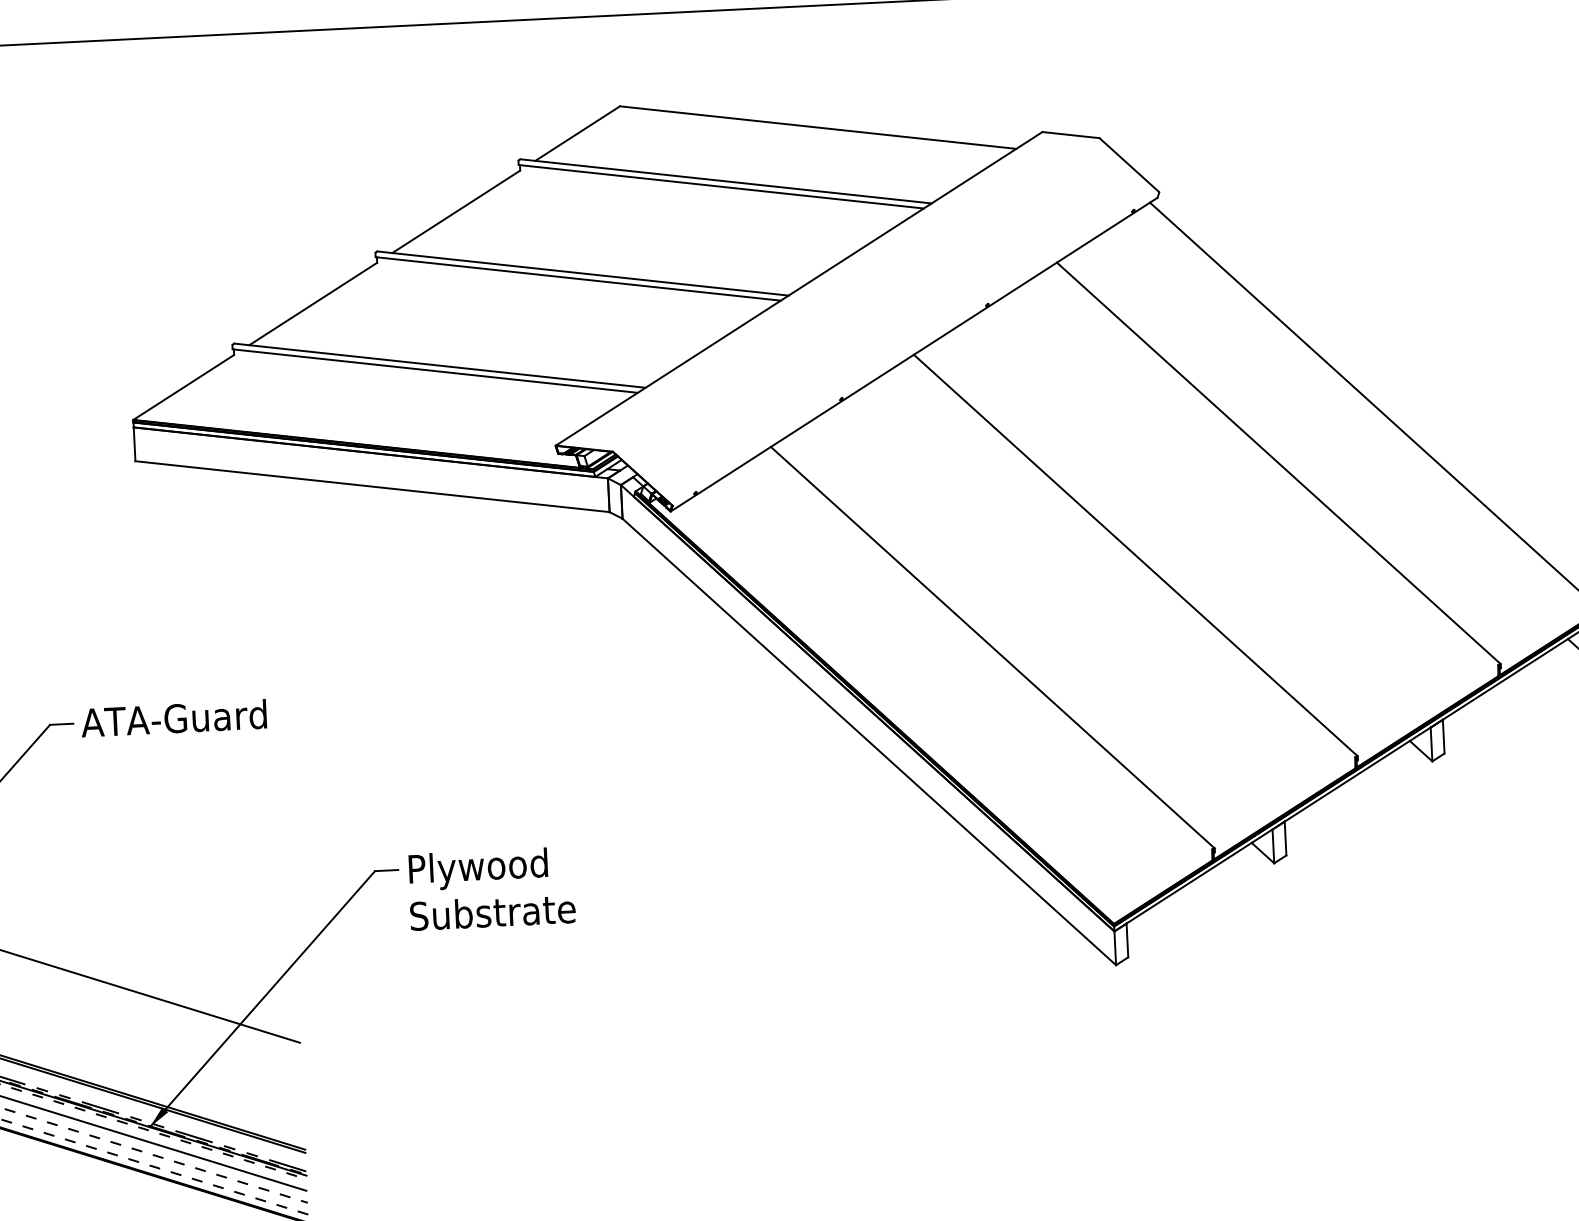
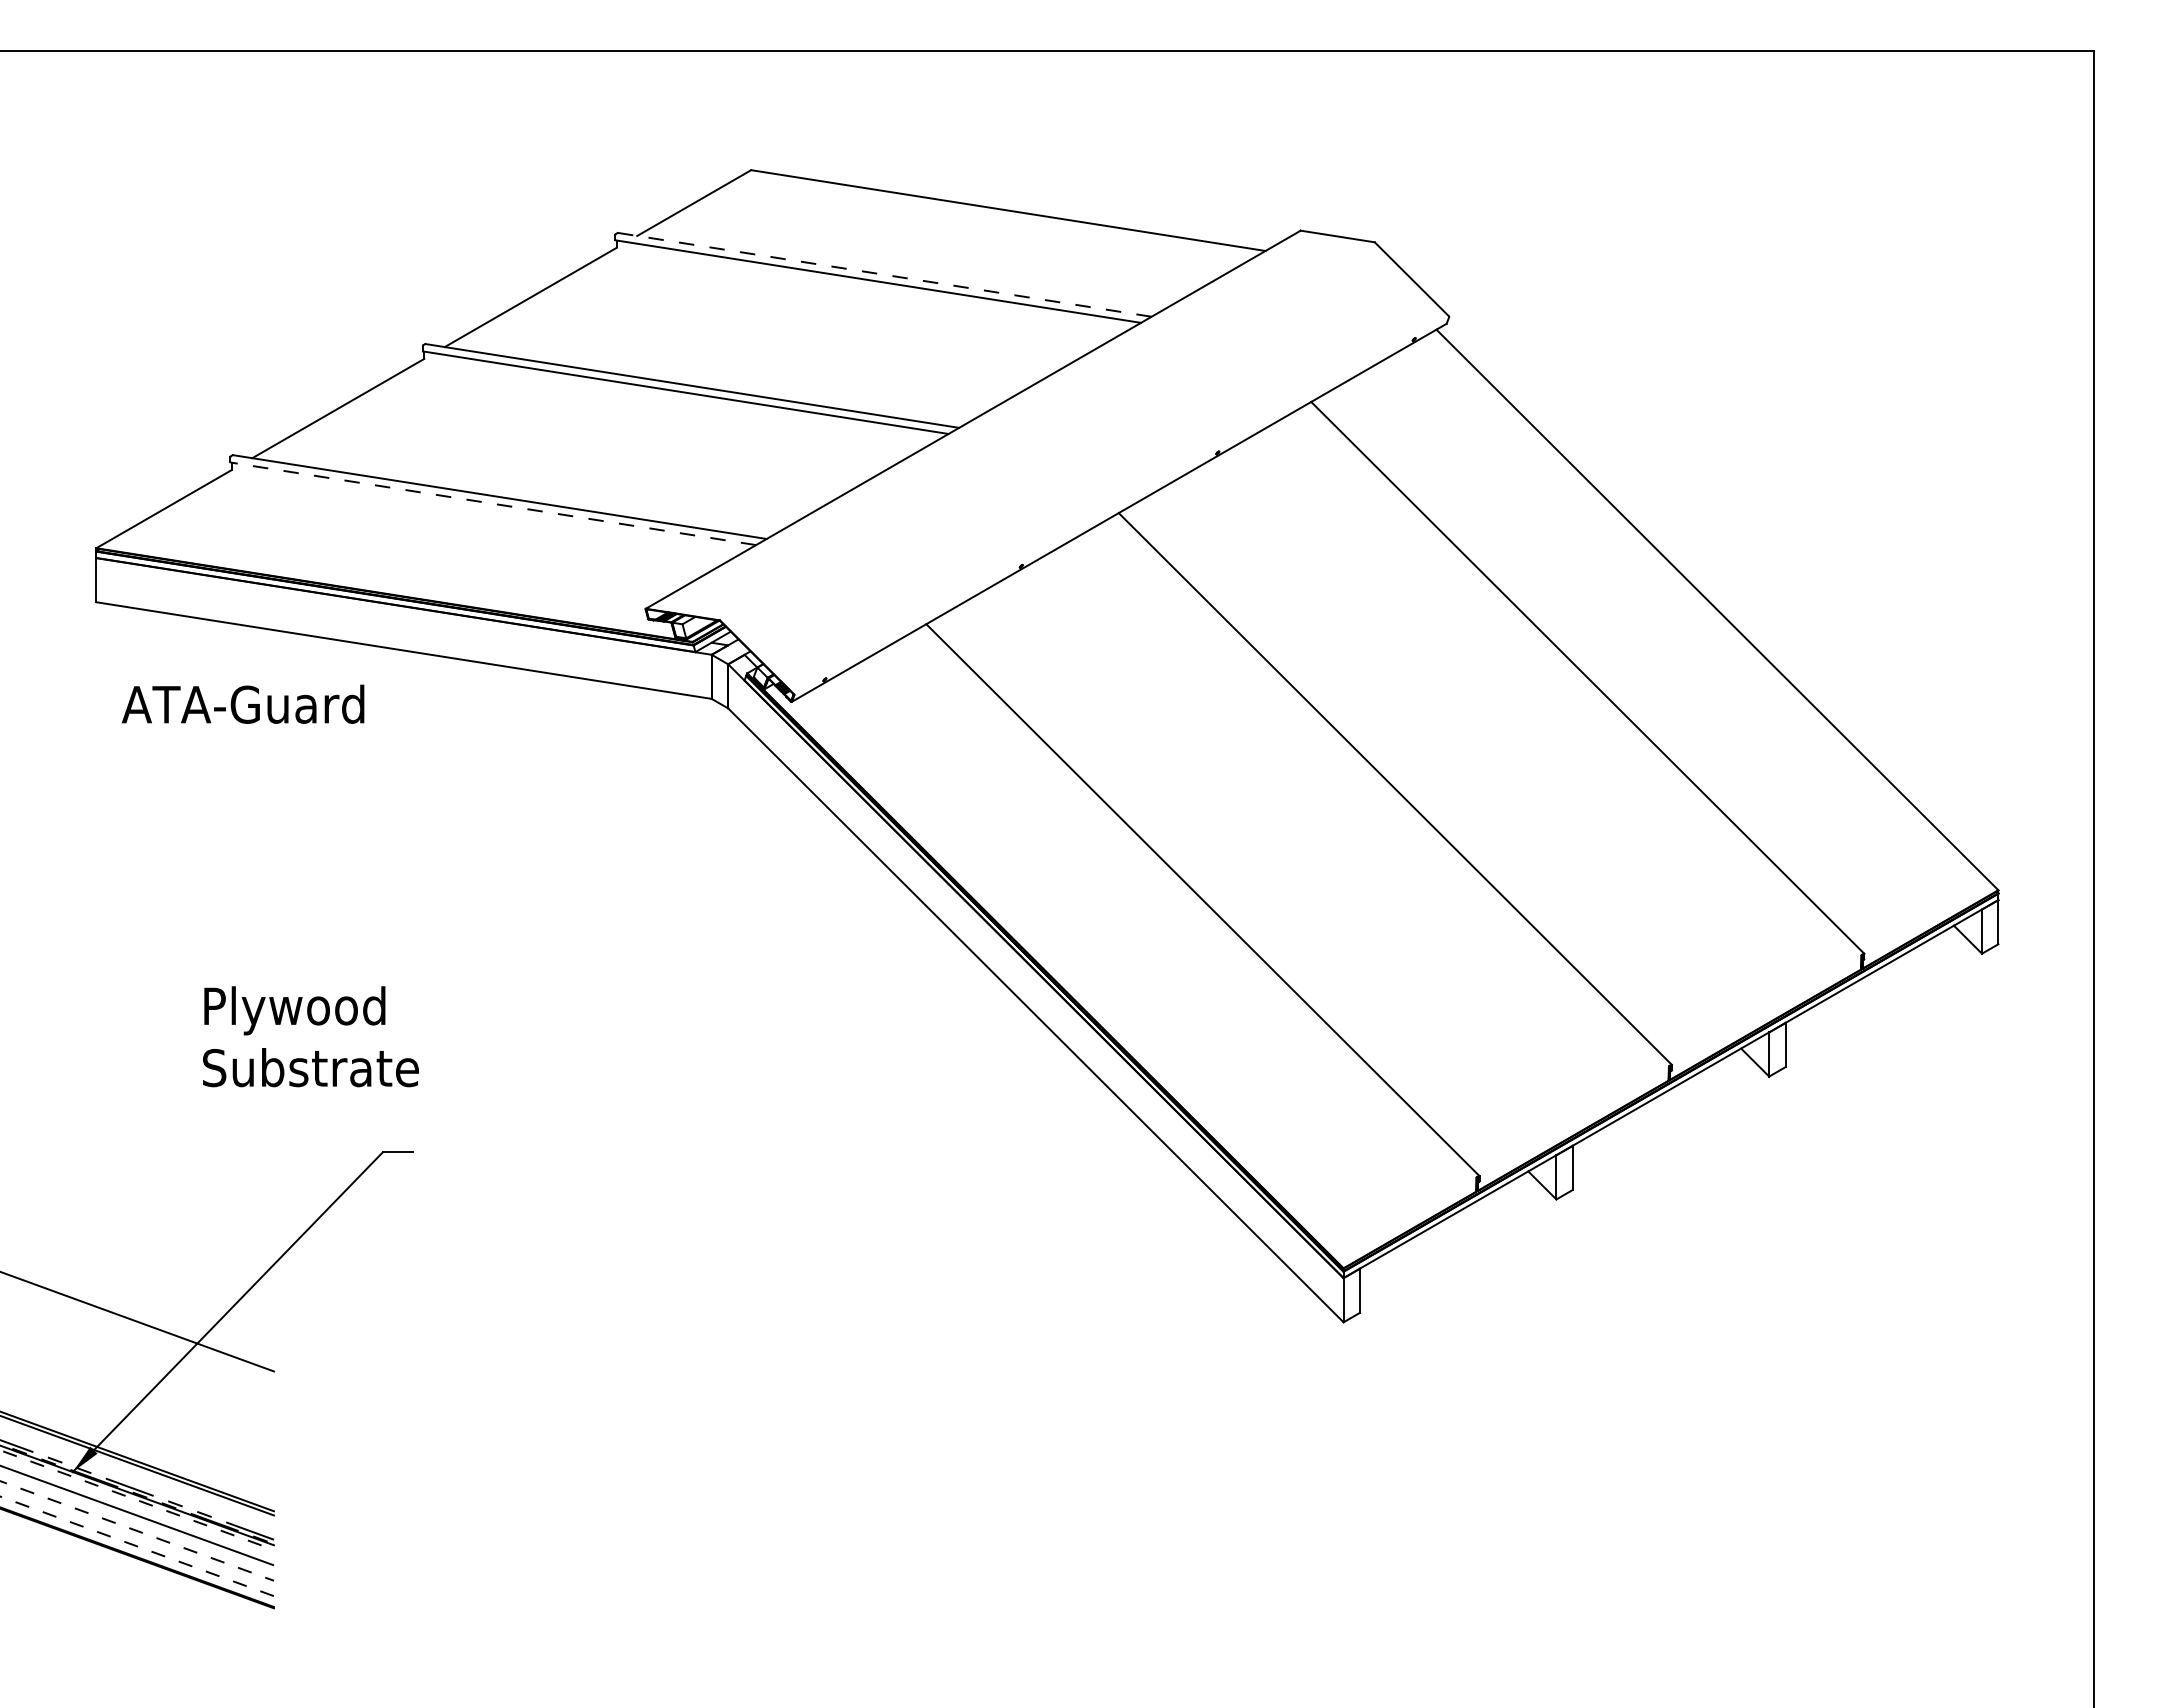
line: (725, 181) -> (884, 274), solid -> dashed
line: (435, 370) -> (493, 503), solid -> dashed
text: (174, 717) -> (243, 703), moved
text: (491, 888) -> (310, 1036), moved

